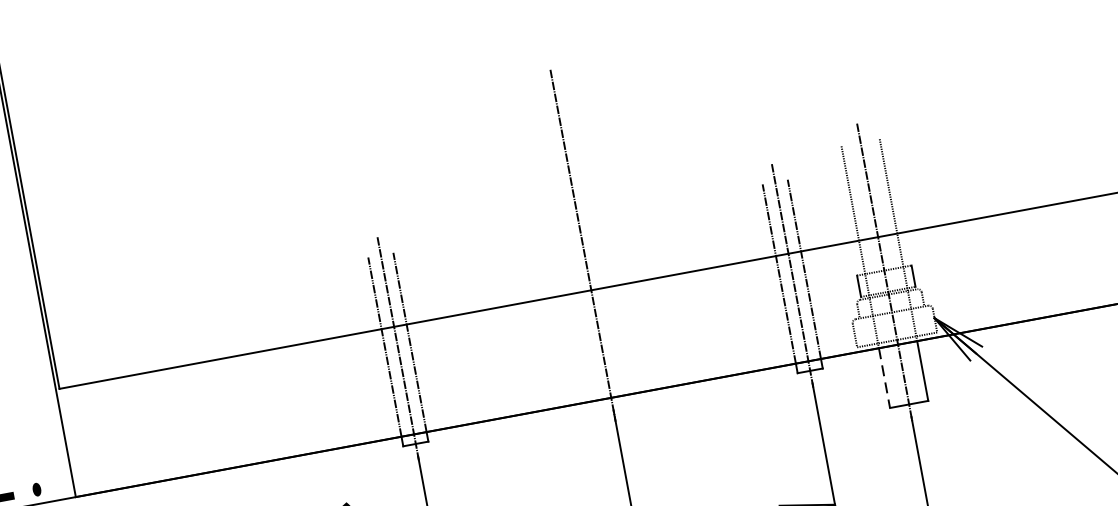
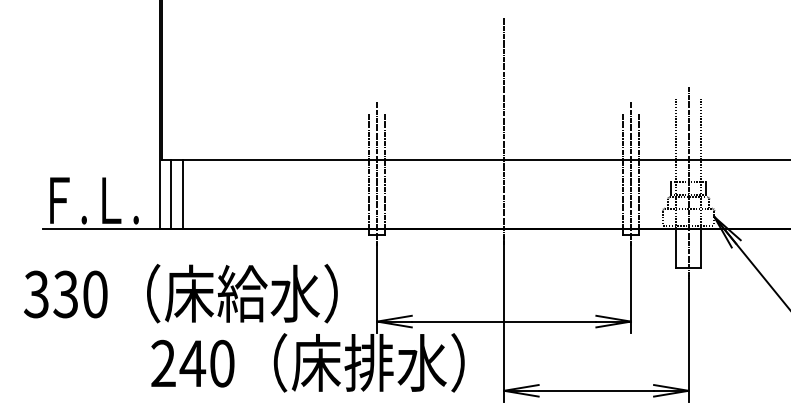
line: (885, 379) -> (676, 249), dashed -> solid
line: (101, 436) -> (182, 194), added
line: (84, 439) -> (171, 194), added

